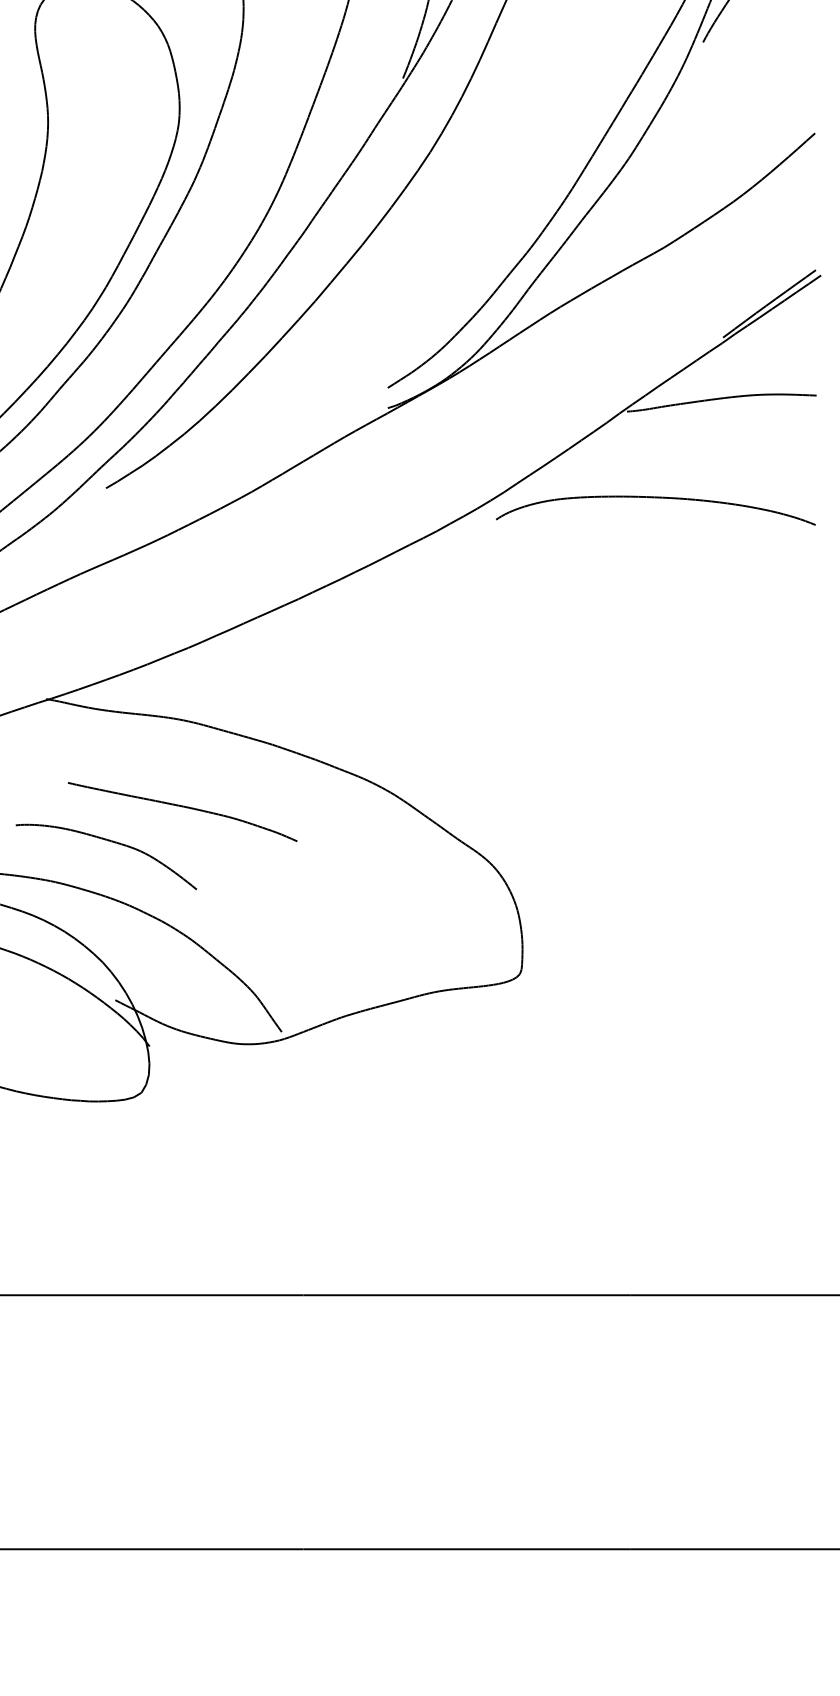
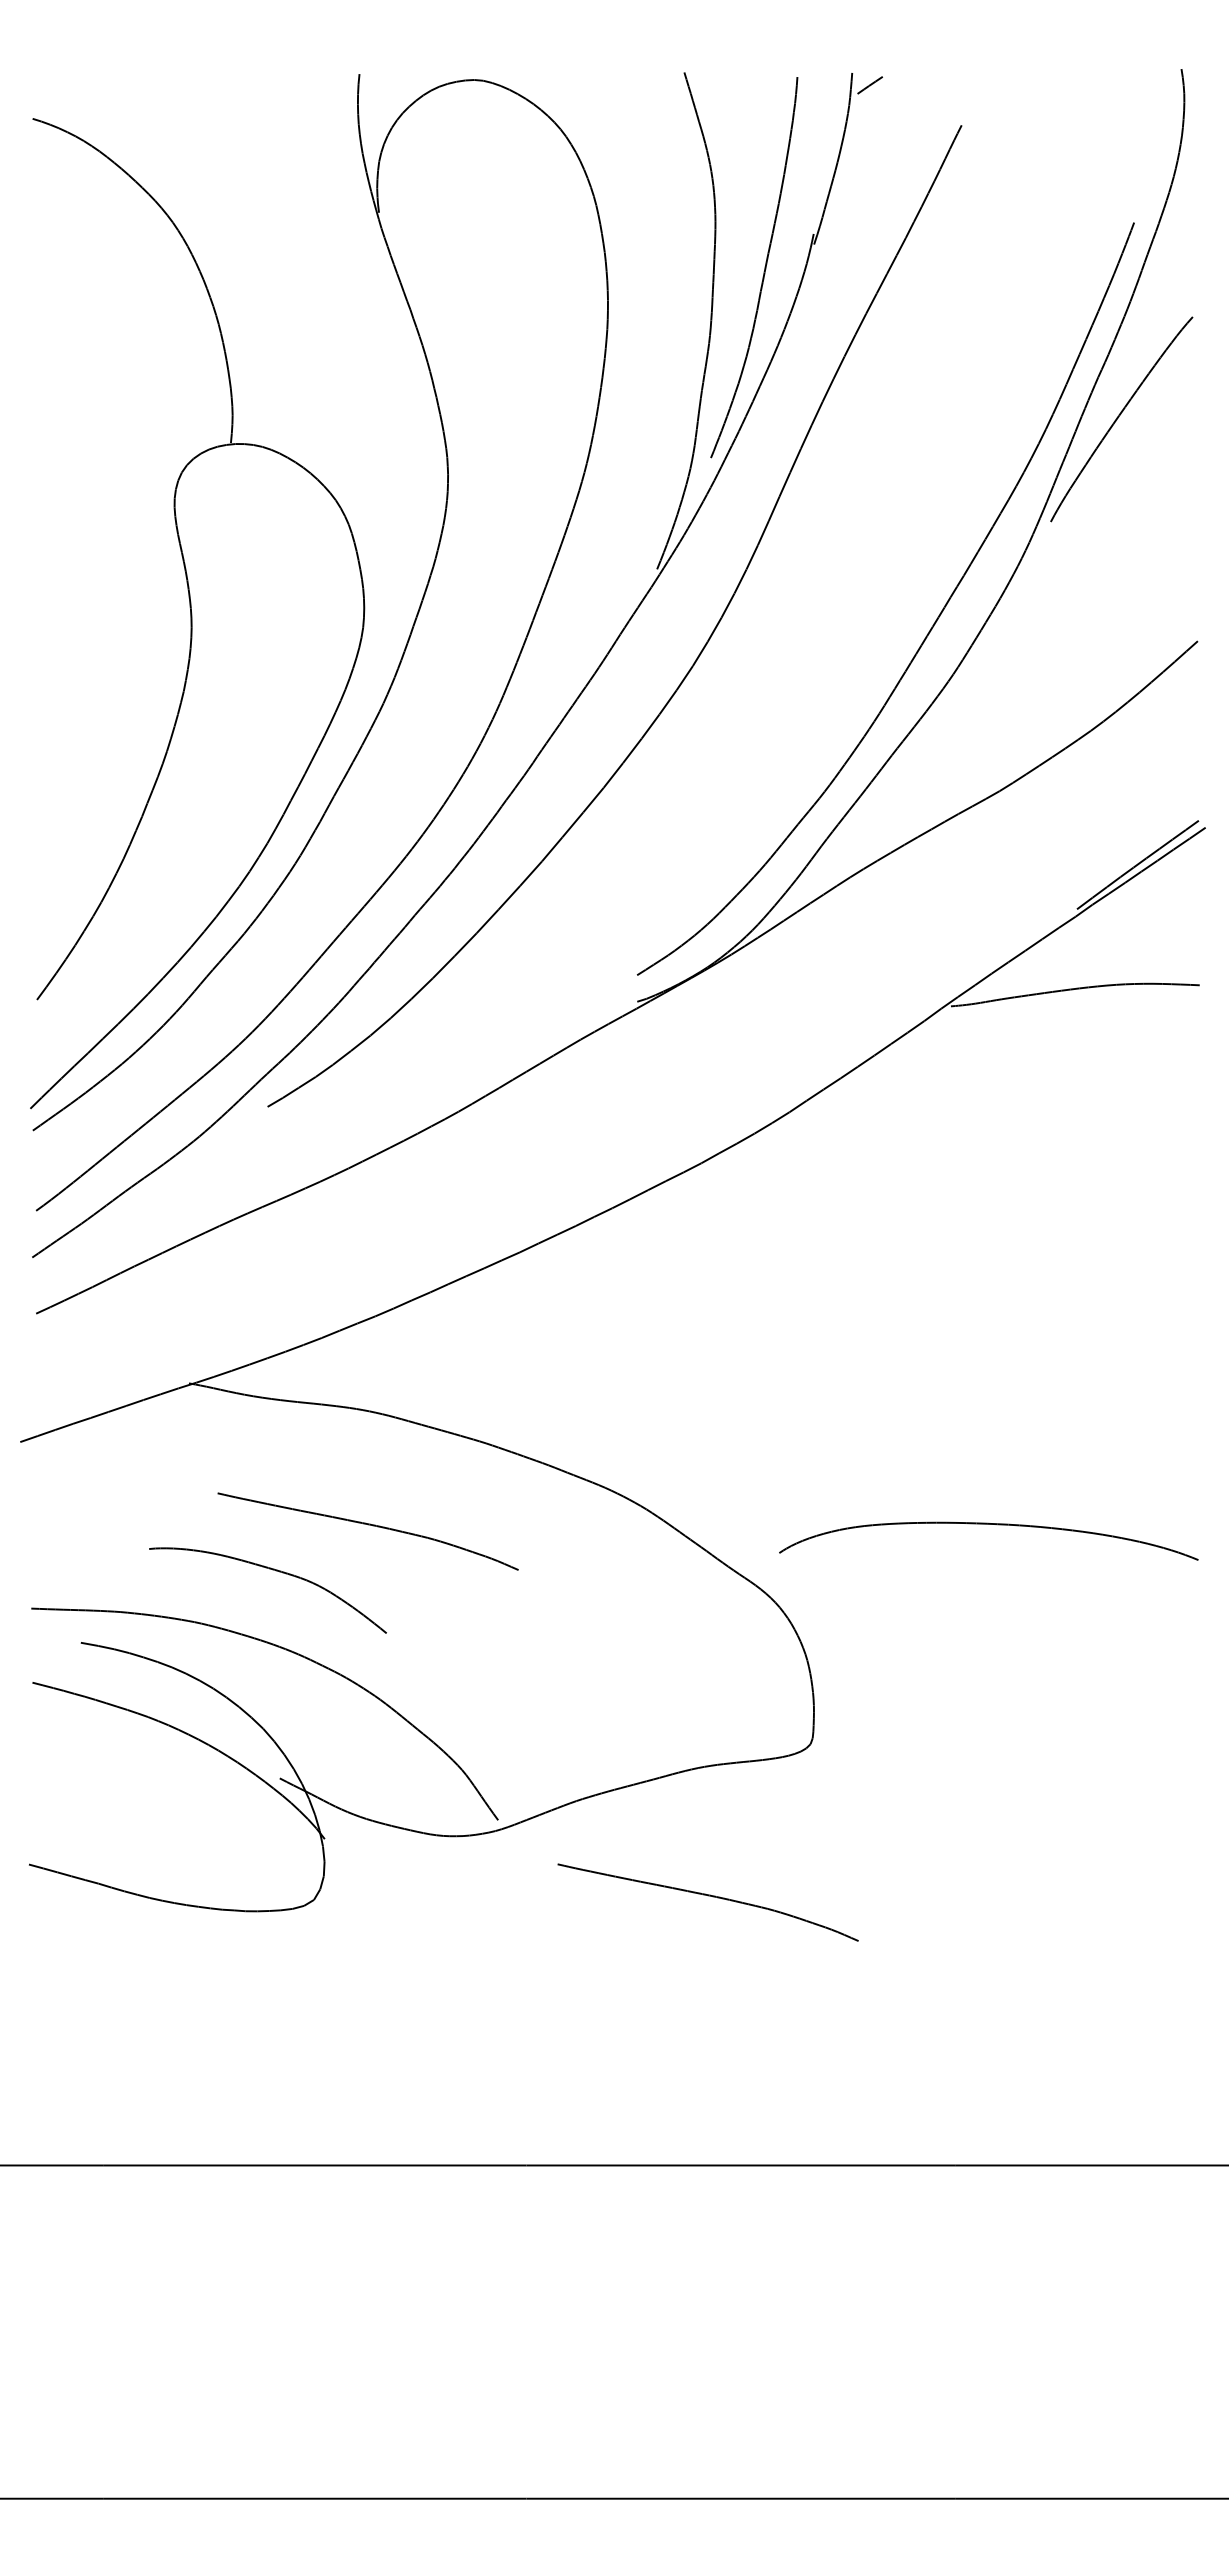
part: (655, 497) -> (988, 1524), moved
part: (442, 1090) -> (708, 1896), added

